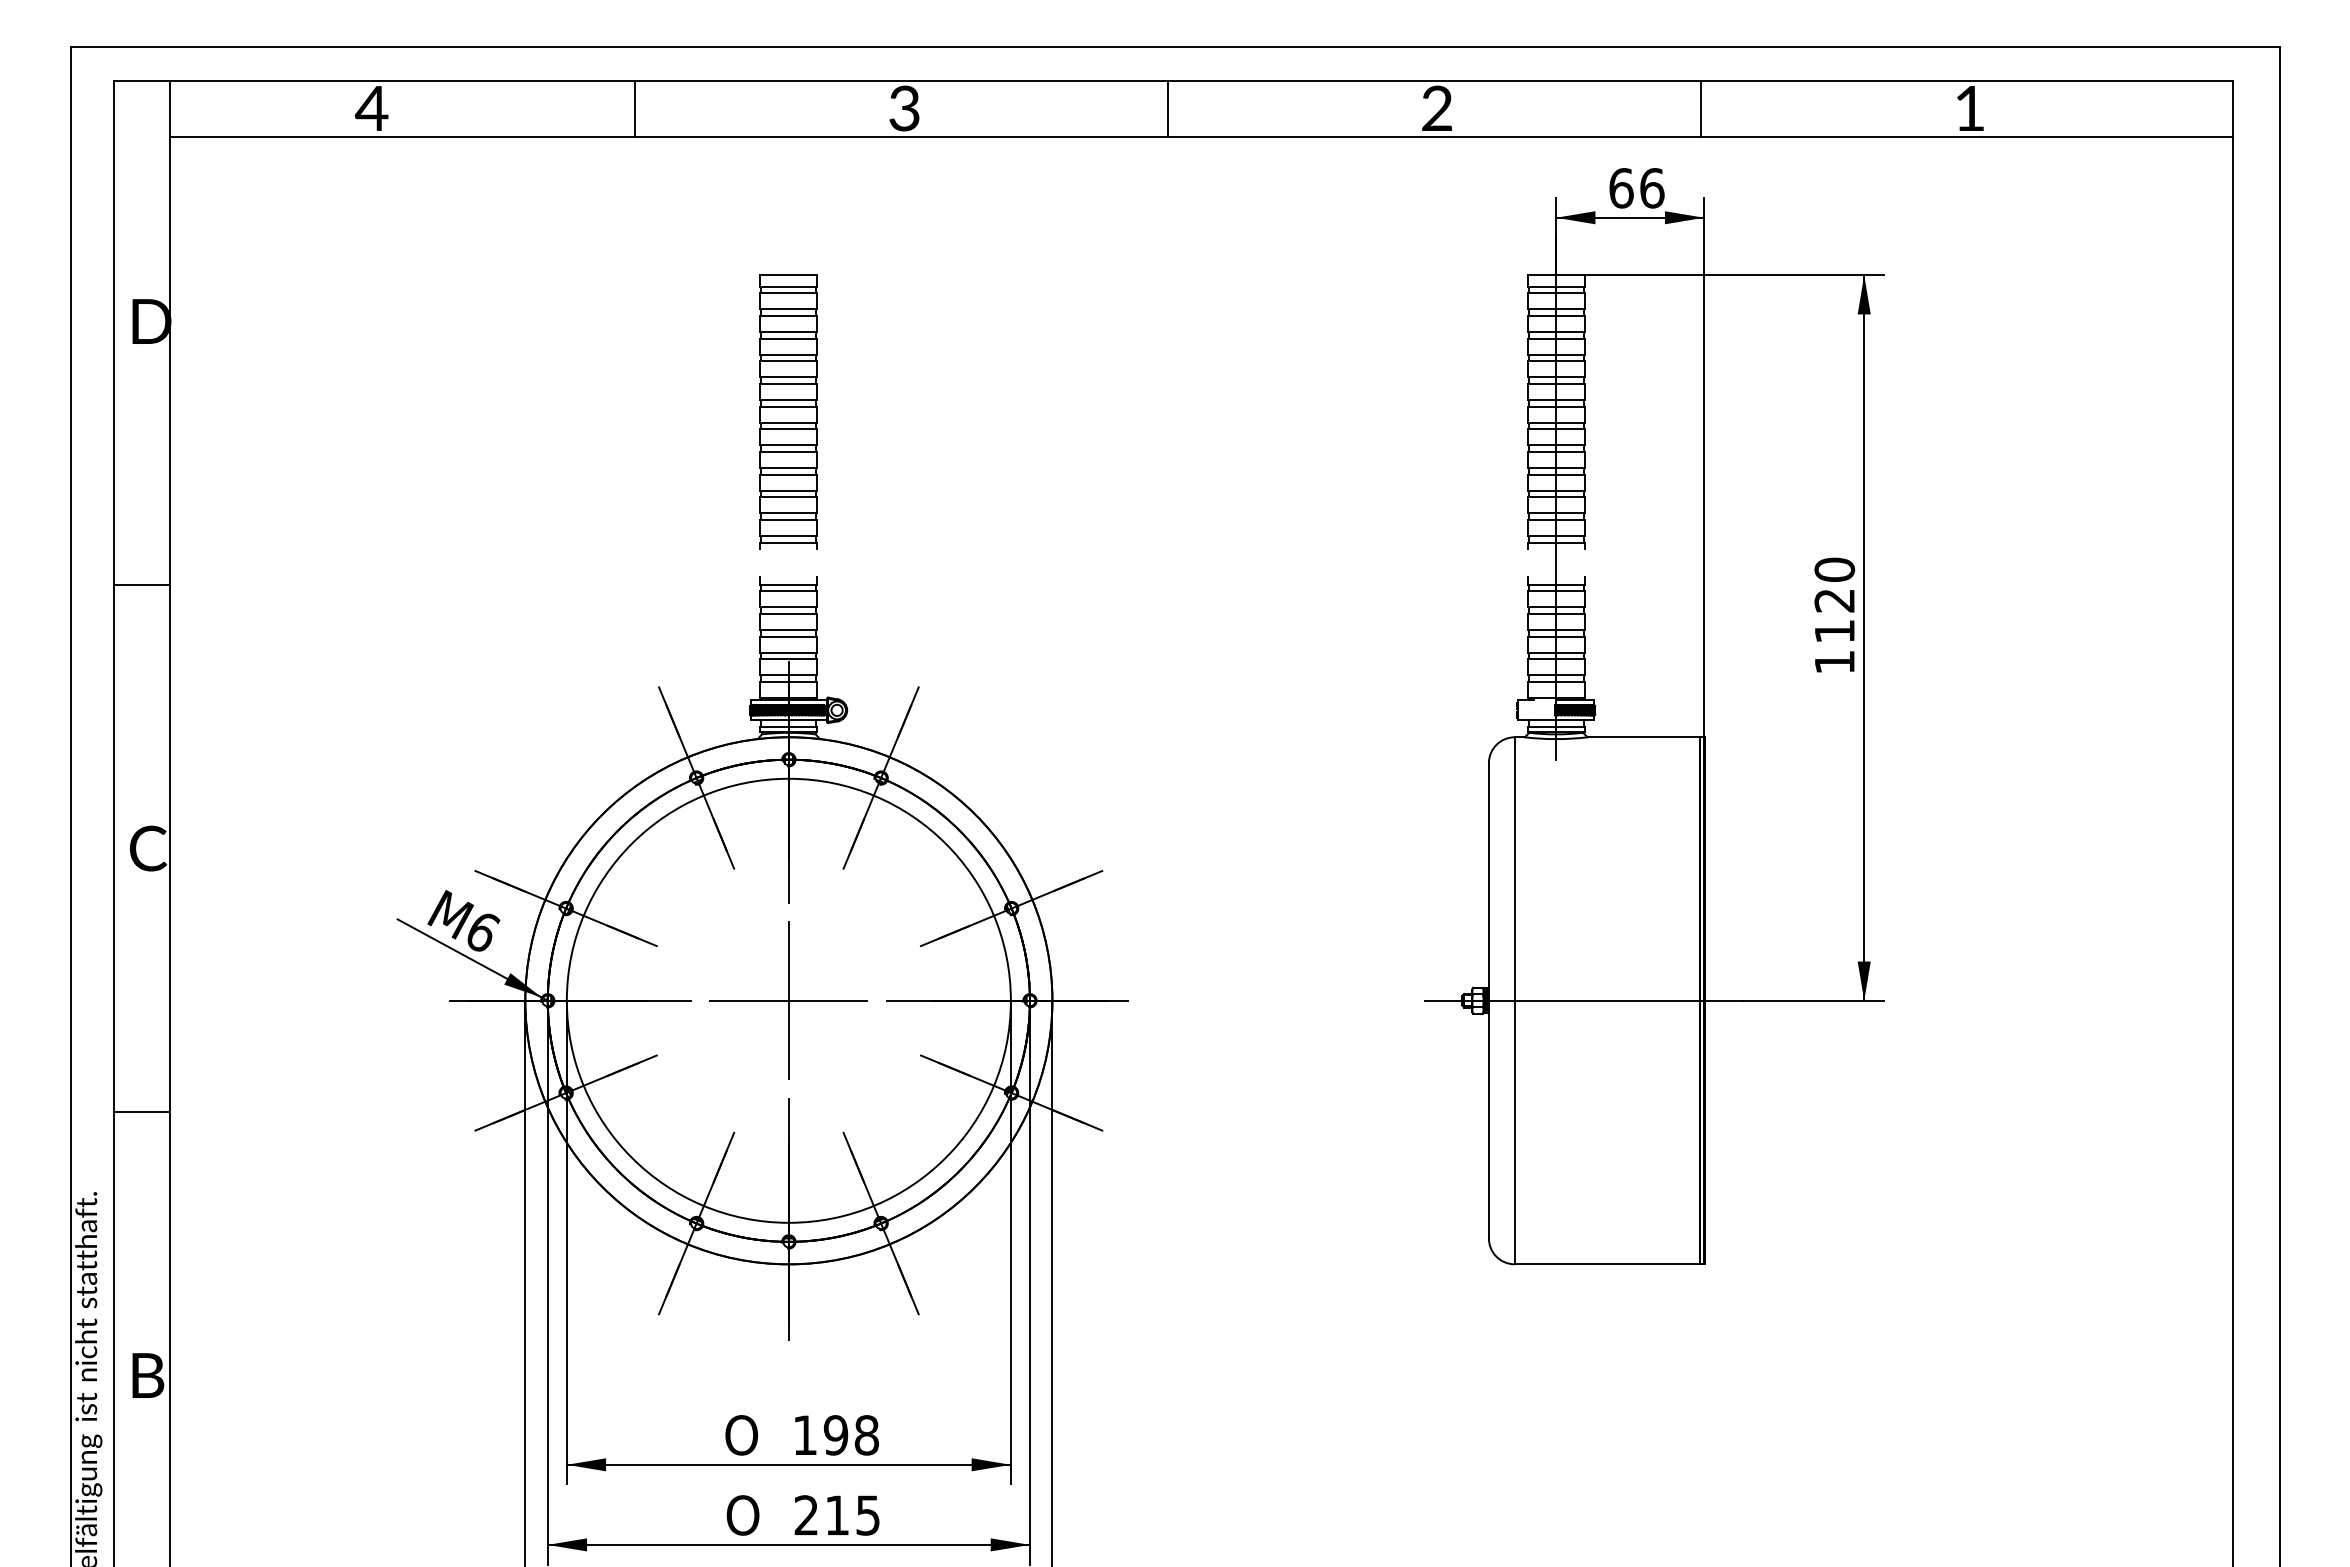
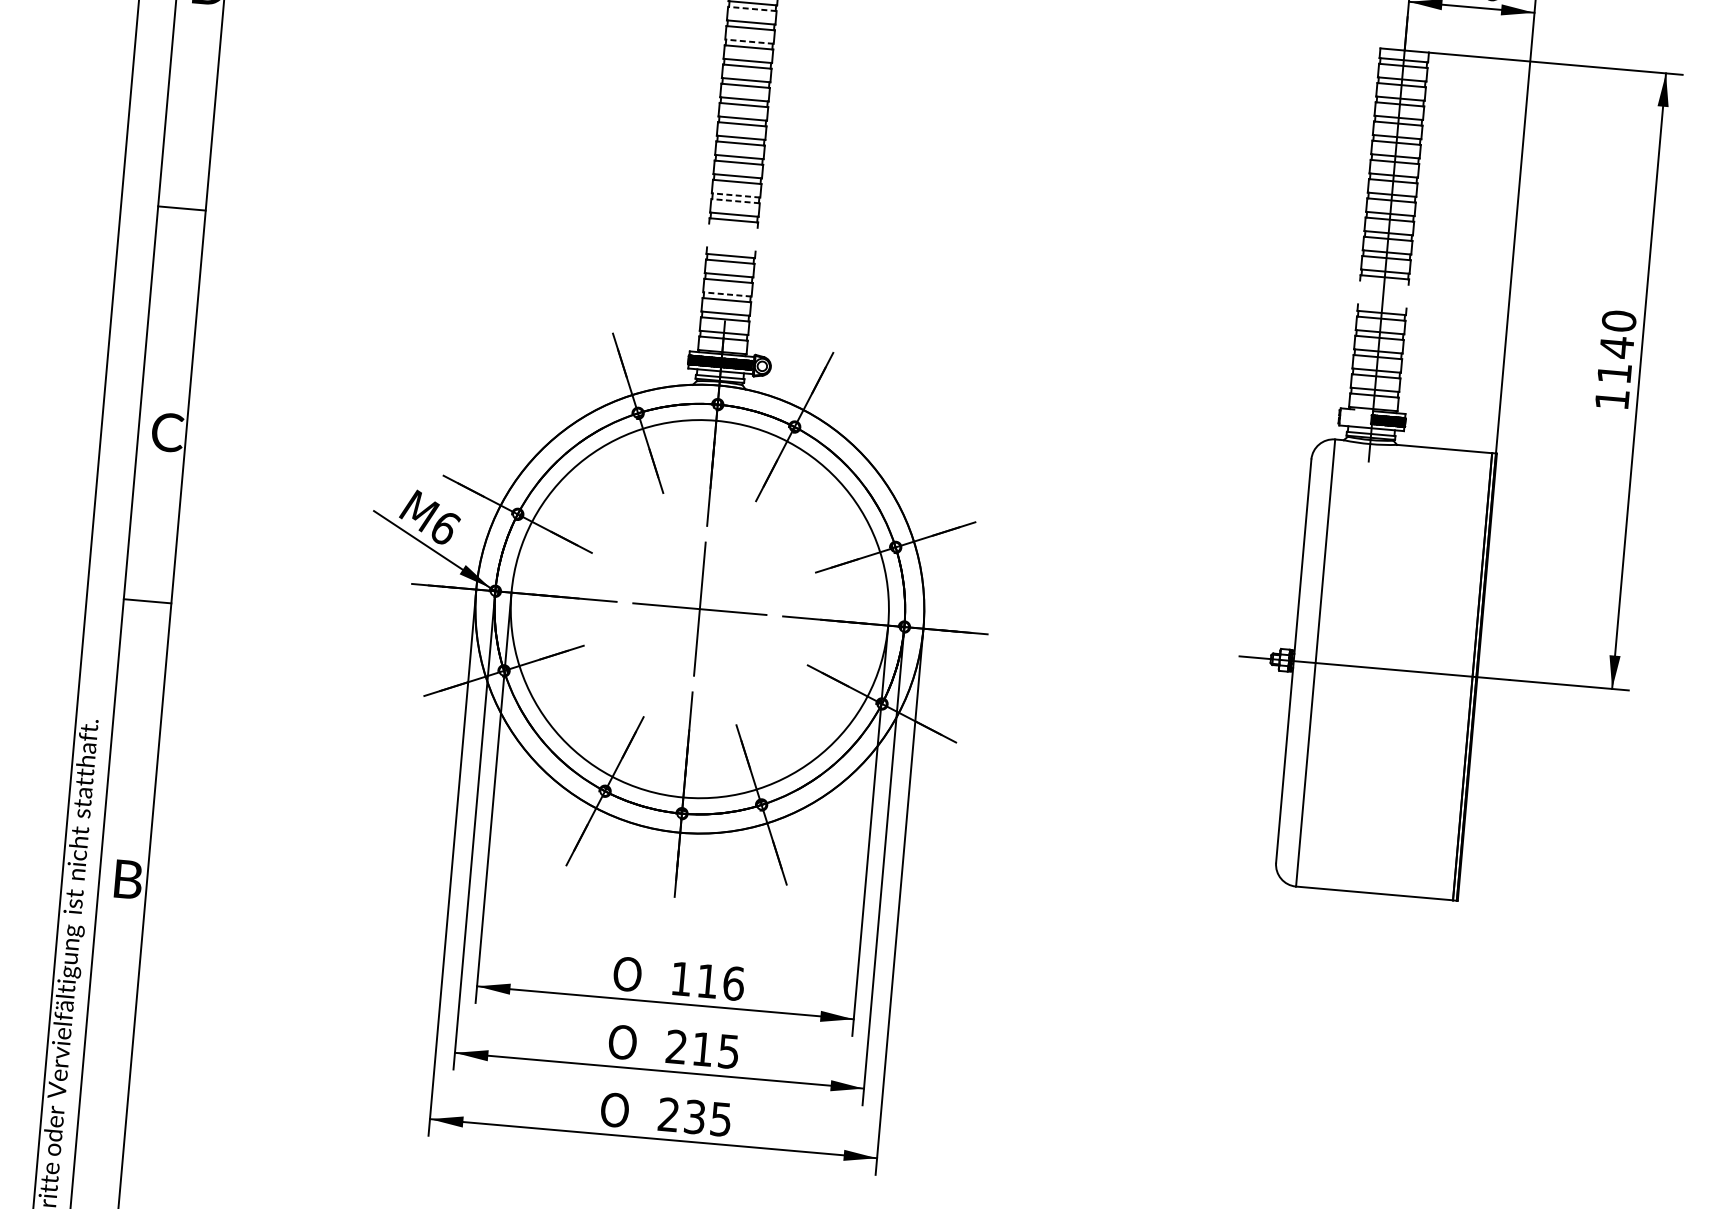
line: (788, 293) -> (752, 9), solid -> dashed
line: (788, 331) -> (749, 41), solid -> dashed
line: (788, 513) -> (735, 195), solid -> dashed
line: (788, 519) -> (735, 200), solid -> dashed
text: (1834, 600) -> (1616, 347), 1120 -> 1140
line: (788, 629) -> (727, 294), solid -> dashed
line: (142, 1112) -> (147, 601), moved
text: (851, 1435) -> (720, 982), 198 -> 116

